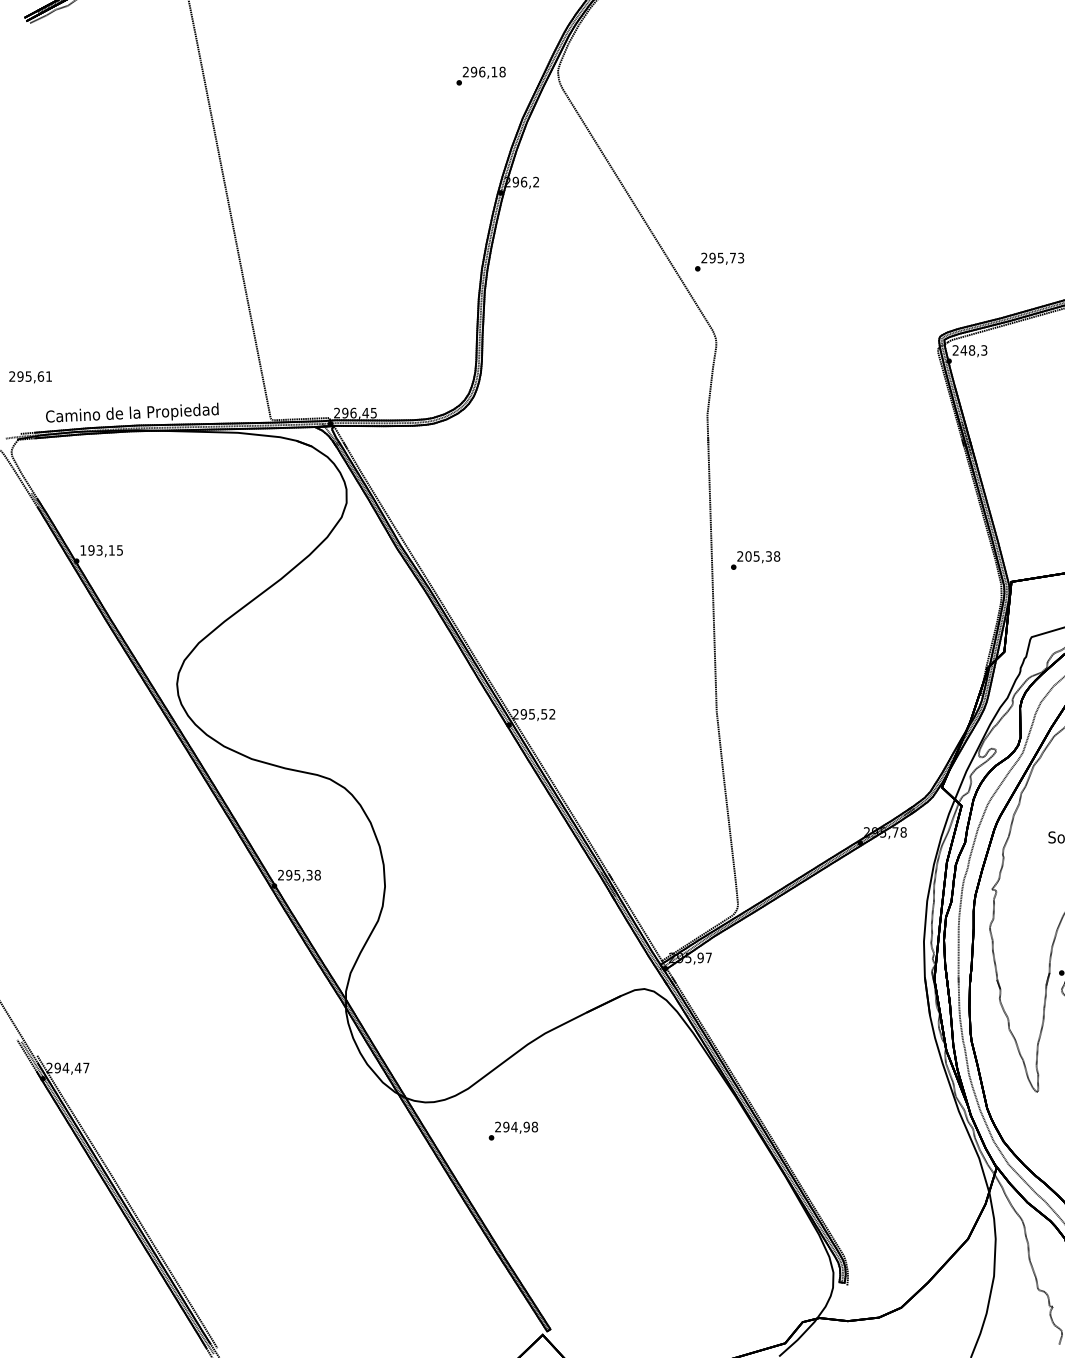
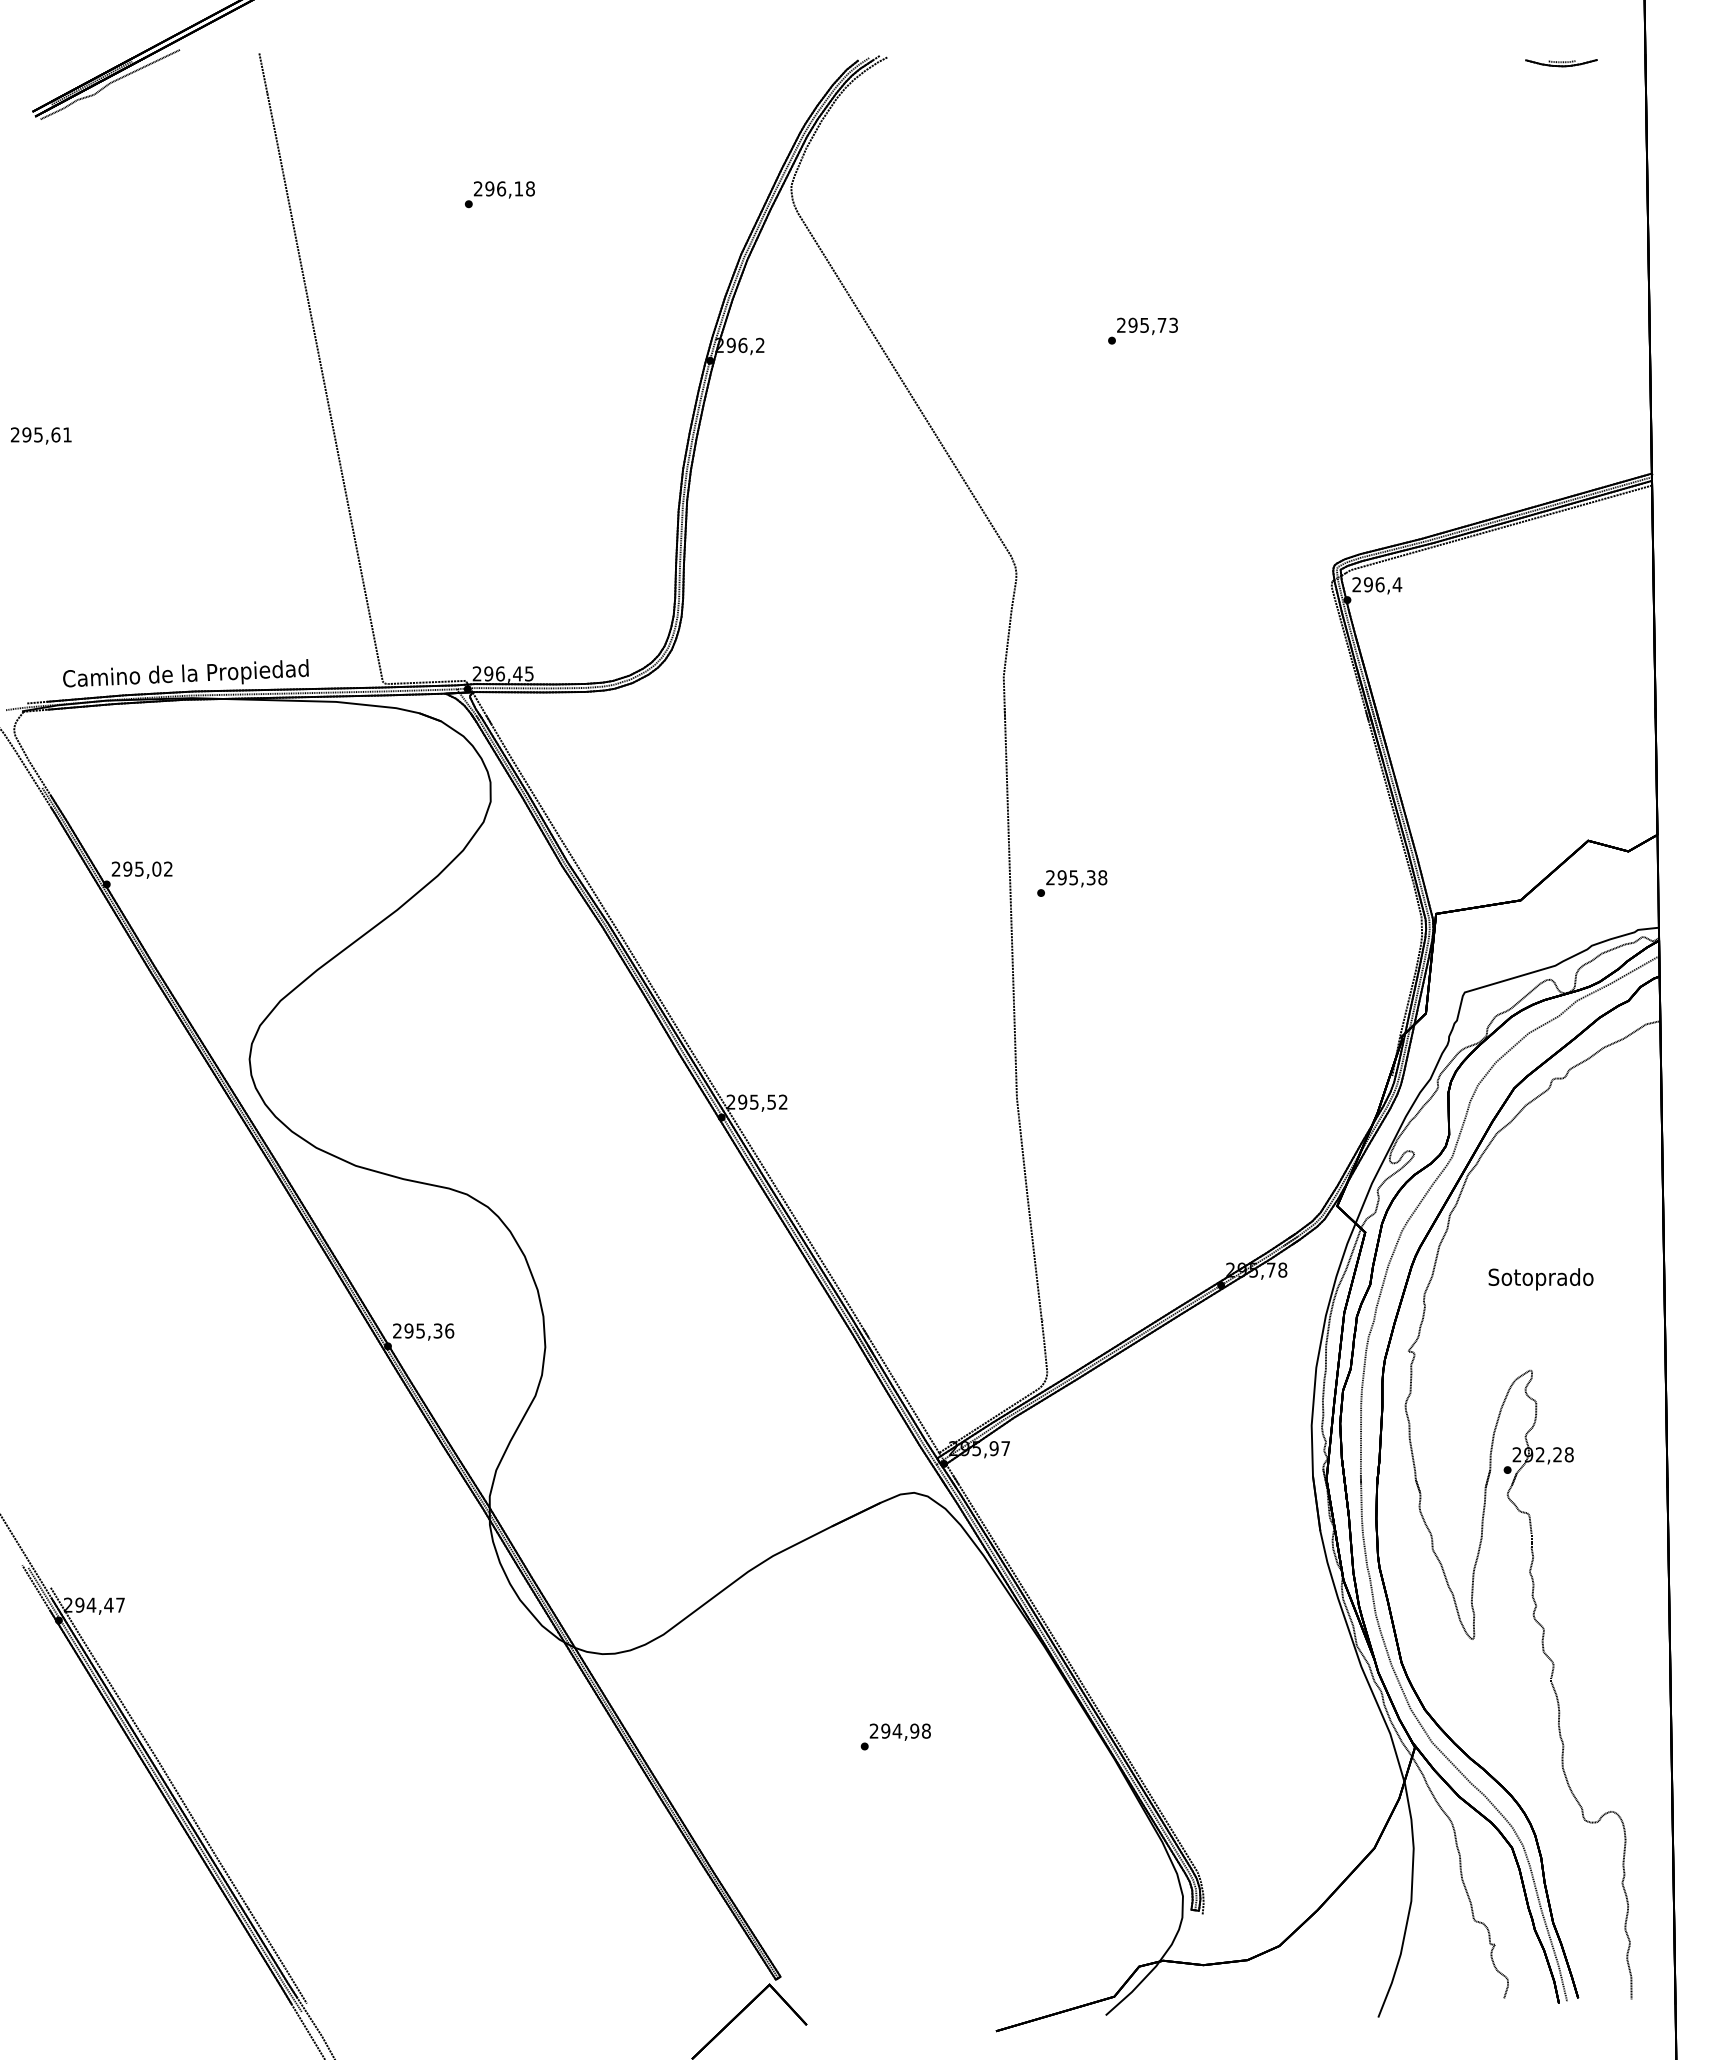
text: (480, 76) -> (499, 194), moved
text: (719, 261) -> (1142, 330), moved
text: (973, 350) -> (1382, 584), 248,3 -> 296,4
text: (30, 376) -> (41, 435), moved
text: (101, 549) -> (141, 868), 193,15 -> 295,02
text: (748, 556) -> (1061, 877), 205,38 -> 295,38
text: (317, 874) -> (449, 1330), 295,38 -> 295,36
text: (513, 1130) -> (895, 1736), moved

